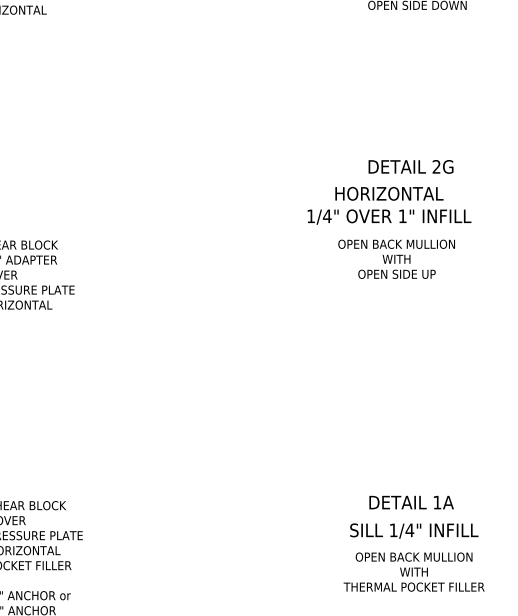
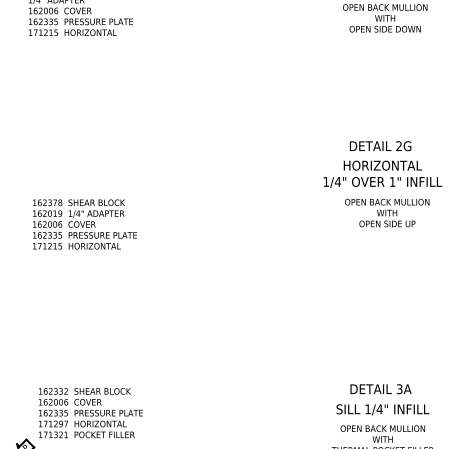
text: (388, 204) -> (382, 173), moved
text: (397, 258) -> (387, 212), moved
text: (437, 502) -> (399, 389), 1A -> 3A

